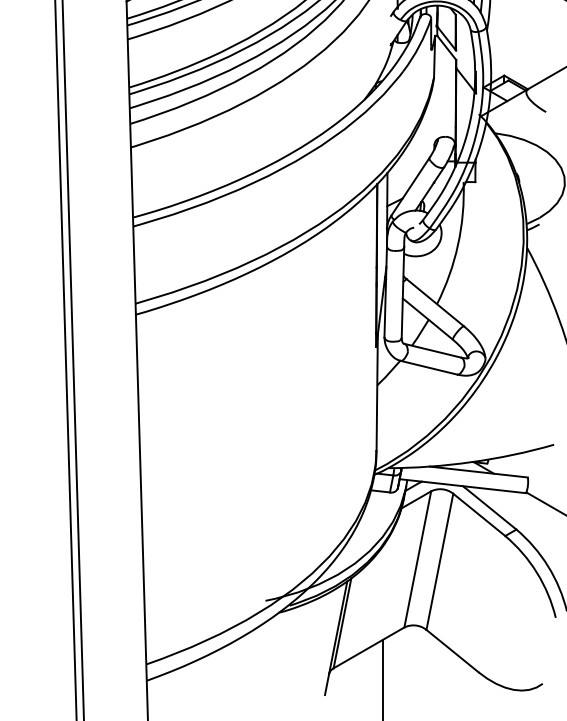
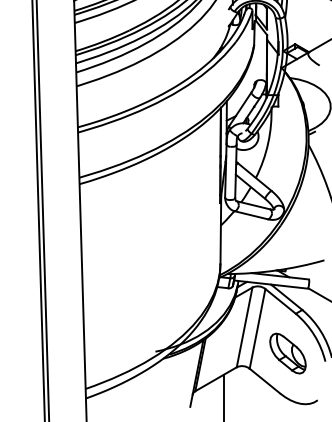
part: (491, 603) -> (287, 353), added

